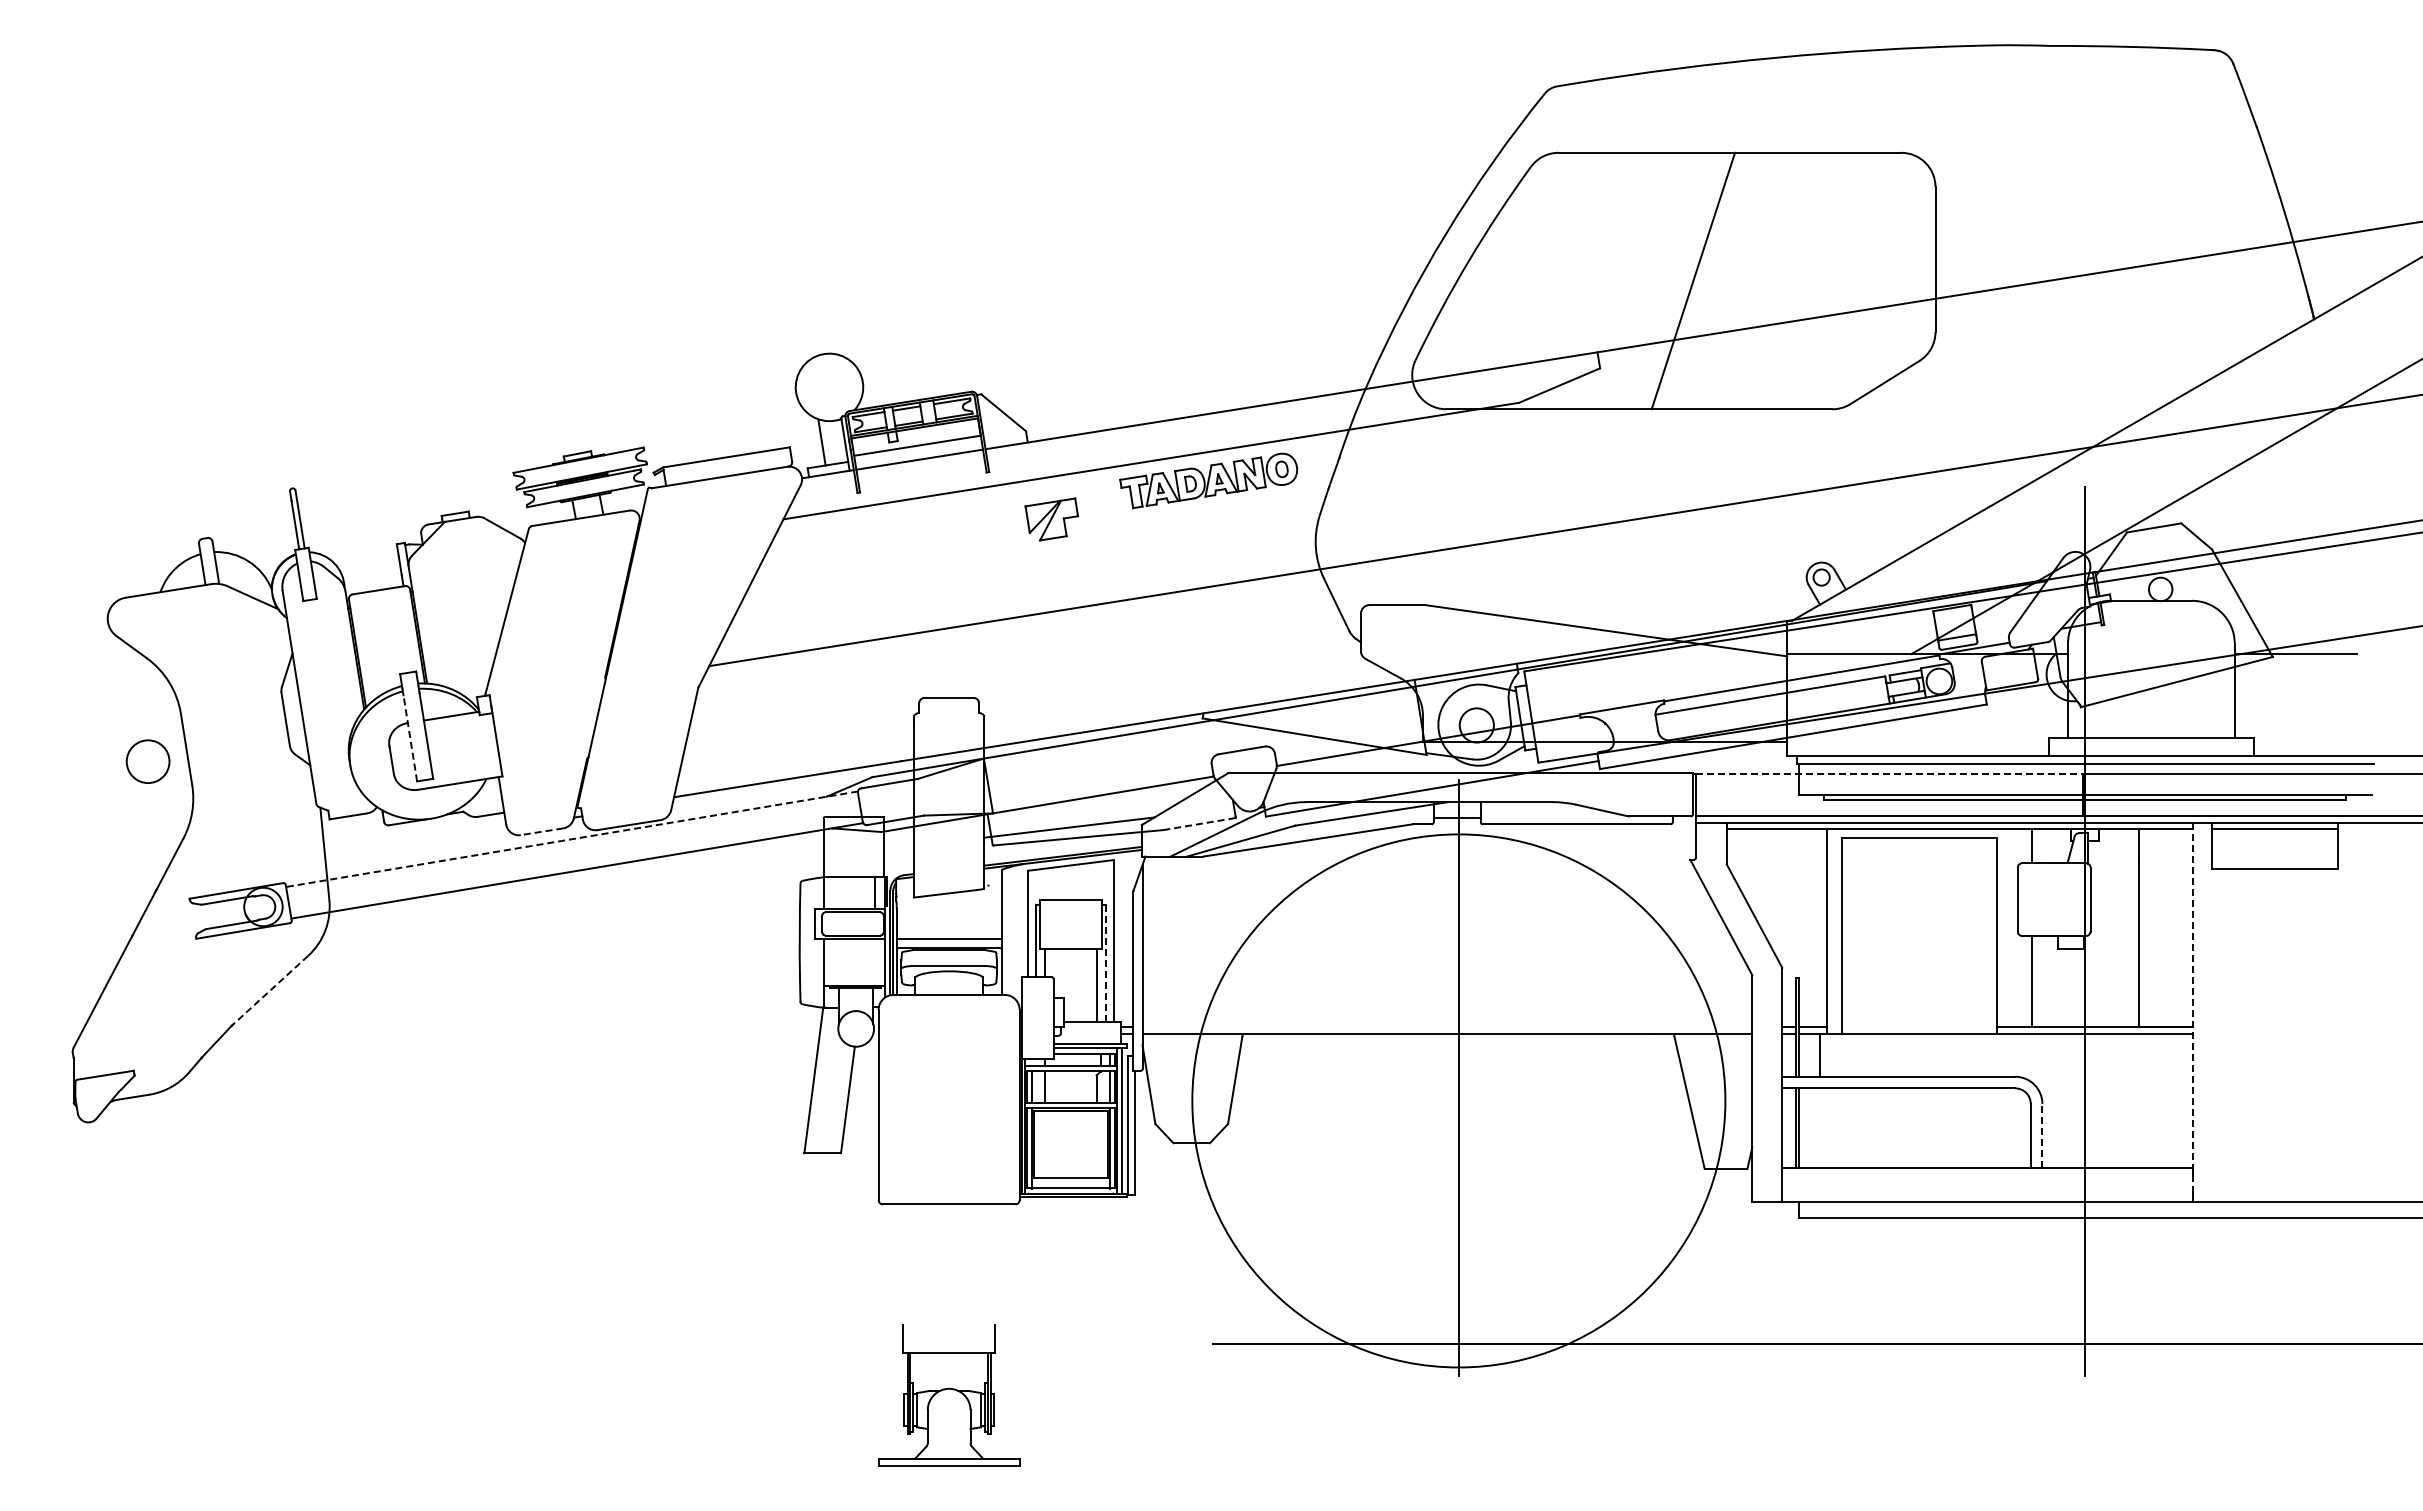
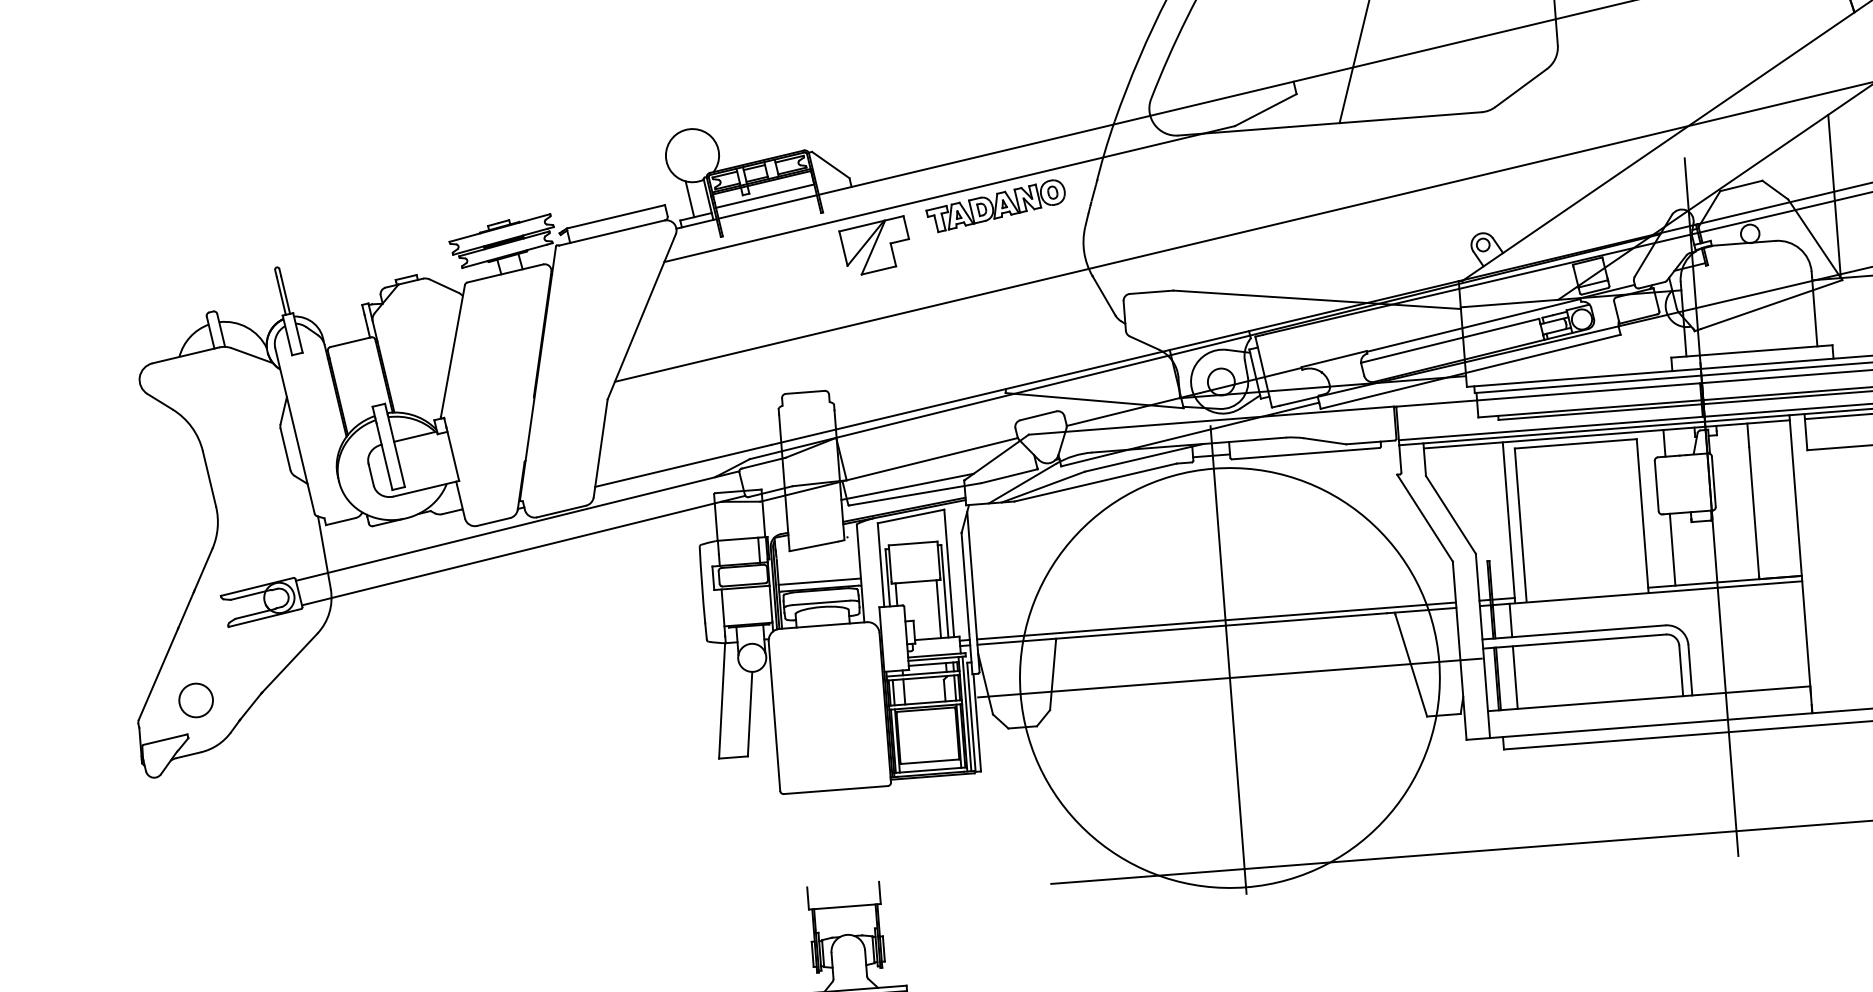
part: (1051, 519) -> (874, 245), size x1.67
line: (2271, 550) -> (1834, 196), added
line: (410, 738) -> (384, 456), dashed -> solid
circle: (147, 761) -> (195, 700), moved
line: (1889, 773) -> (1548, 394), dashed -> solid
line: (1199, 824) -> (1009, 476), dashed -> solid
line: (541, 831) -> (493, 521), dashed -> solid
line: (572, 839) -> (518, 526), dashed -> solid
line: (1106, 963) -> (944, 591), dashed -> solid
line: (270, 990) -> (289, 663), dashed -> solid
line: (2192, 1012) -> (1800, 564), dashed -> solid
line: (1447, 1027) -> (1216, 621), added
line: (1458, 1100) -> (1229, 677), added
line: (1820, 1128) -> (1515, 677), added
line: (2042, 1135) -> (1690, 669), dashed -> solid

